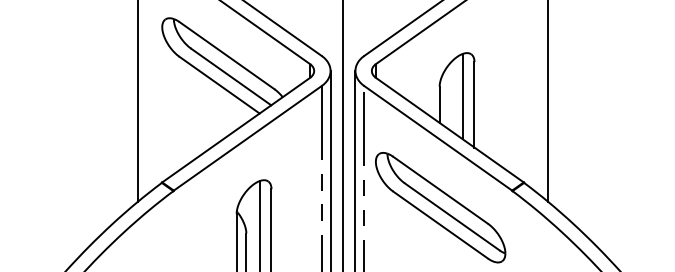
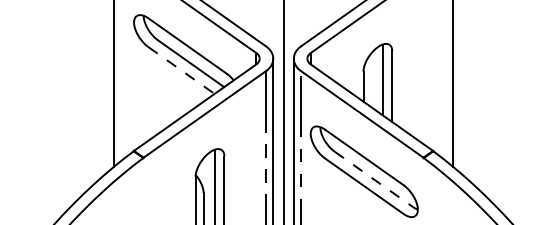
line: (219, 85) -> (181, 70), solid -> dashed
line: (451, 217) -> (373, 179), solid -> dashed

